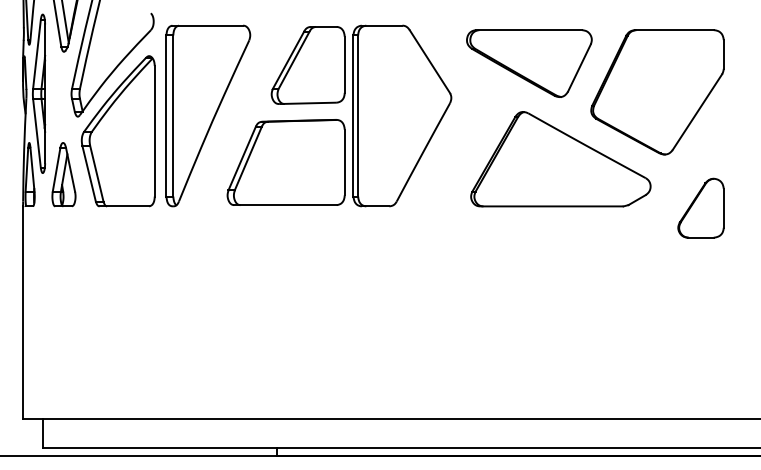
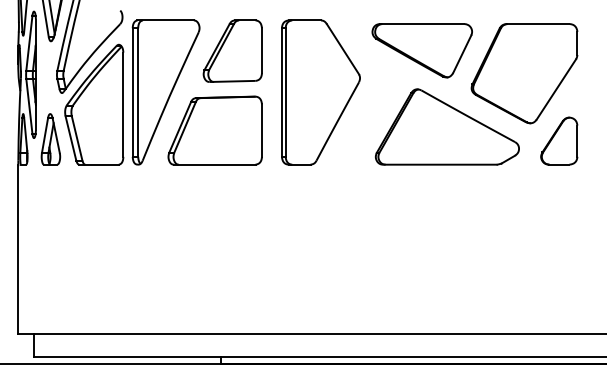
part: (307, 64) -> (232, 50), moved
part: (285, 162) -> (214, 130), moved
part: (701, 207) -> (559, 140), moved

